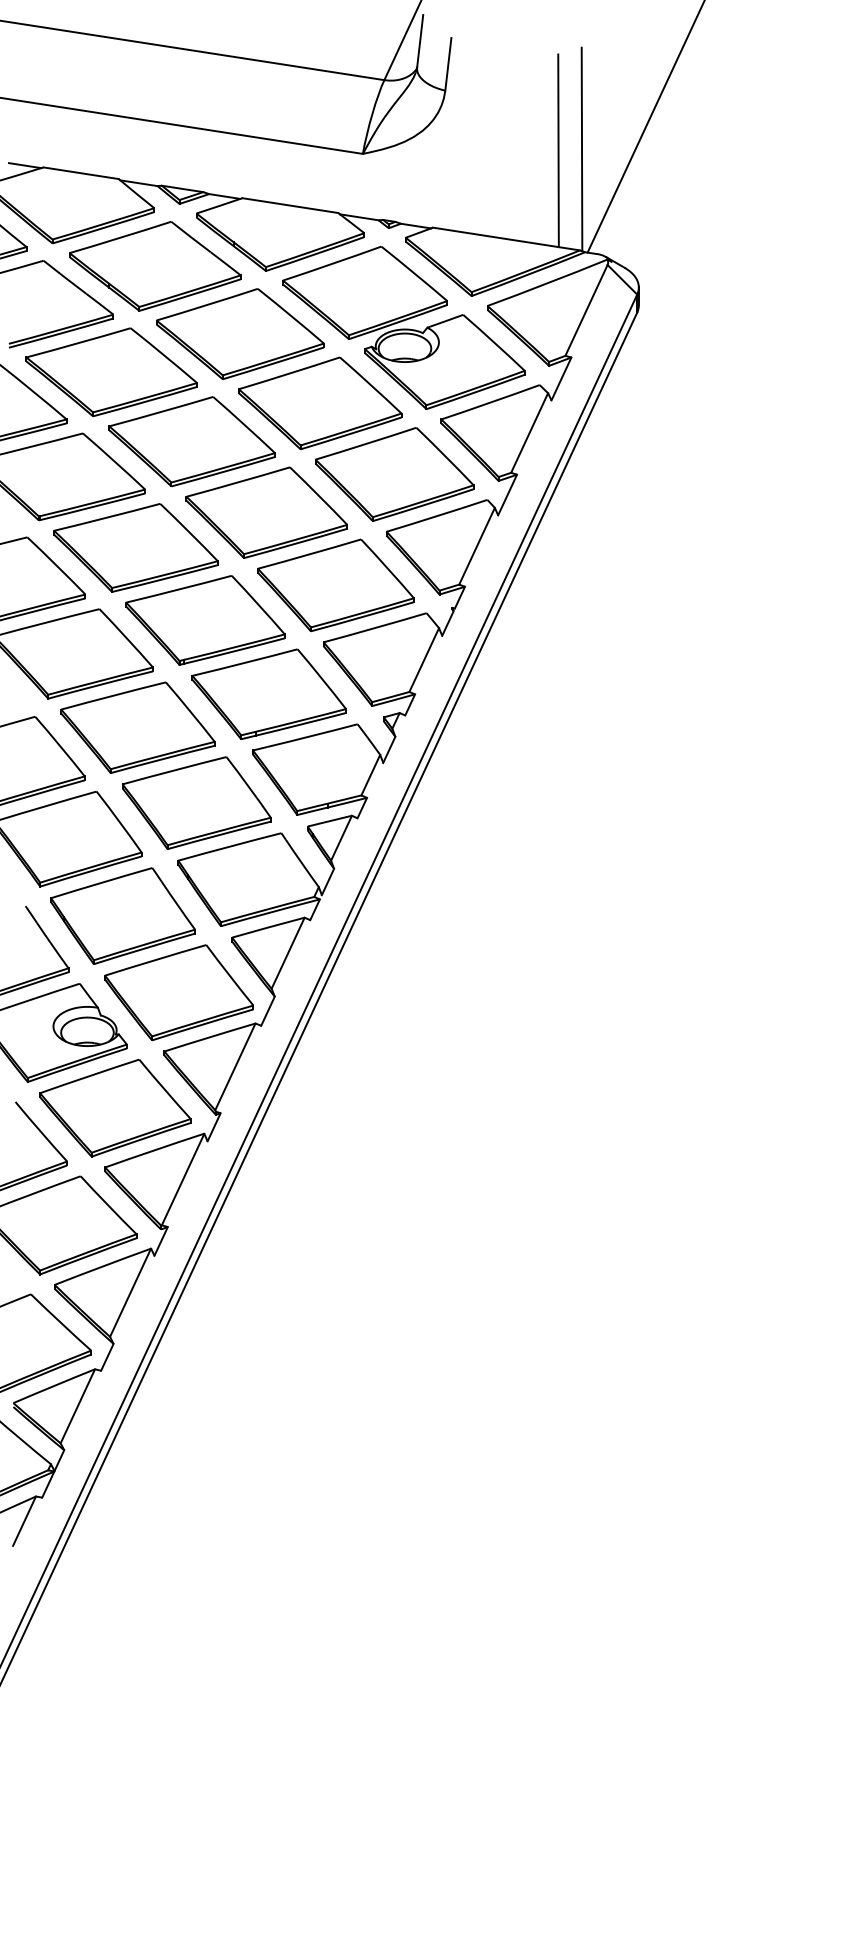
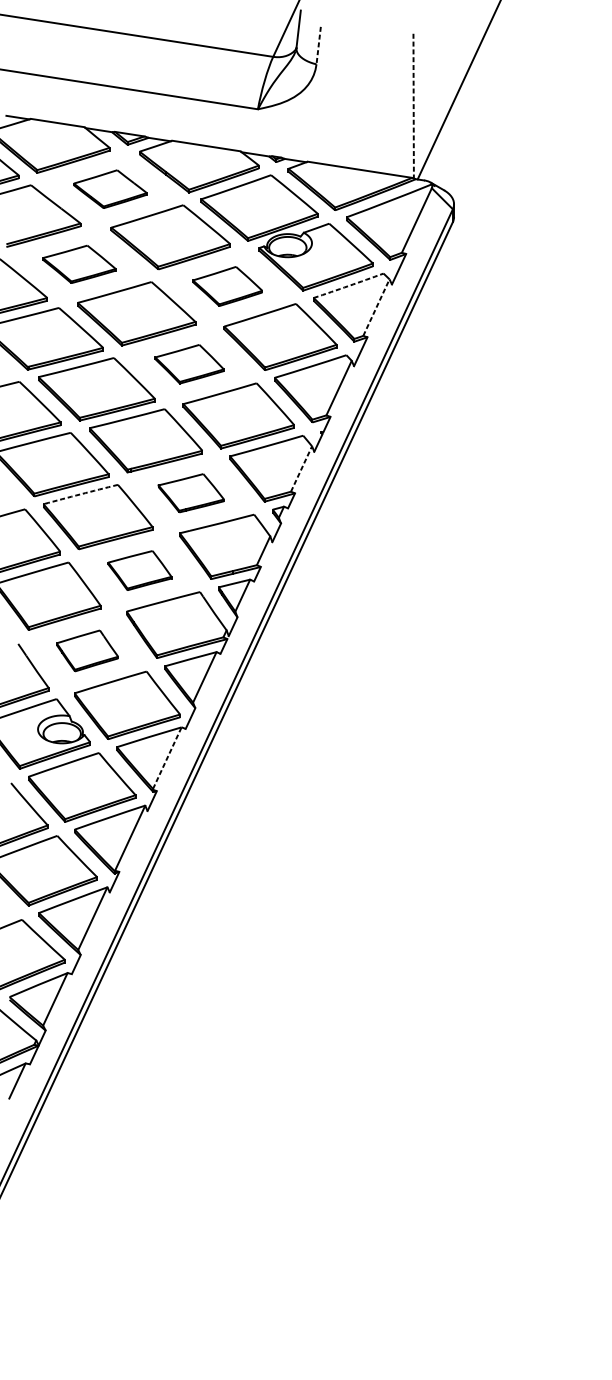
line: (448, 64) -> (318, 45), solid -> dashed
line: (582, 149) -> (414, 106), solid -> dashed
line: (558, 150) -> (396, 106), removed
part: (155, 266) -> (110, 189), size x0.6
part: (111, 371) -> (79, 263), size x0.6
part: (320, 402) -> (227, 285), size x0.6
arc: (490, 402) -> (348, 285), solid -> dashed
line: (529, 433) -> (376, 307), solid -> dashed
part: (266, 512) -> (189, 364), size x0.6
line: (424, 659) -> (301, 468), solid -> dashed
part: (268, 693) -> (190, 492), size x0.6
arc: (113, 695) -> (80, 494), solid -> dashed
part: (196, 802) -> (139, 570), size x0.6
part: (122, 915) -> (87, 650), size x0.6
line: (235, 1066) -> (167, 757), solid -> dashed

